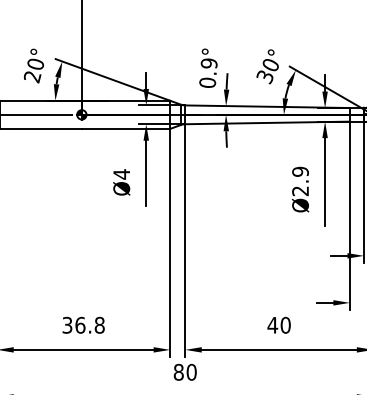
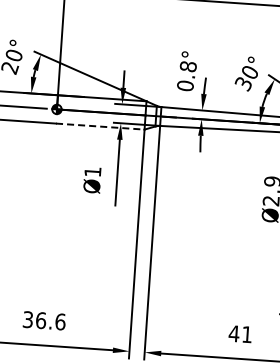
text: (209, 63) -> (188, 66), 0.9° -> 0.8°
line: (126, 128) -> (100, 126), solid -> dashed
text: (121, 174) -> (92, 172), Ø4 -> Ø1
text: (99, 324) -> (60, 321), 36.8 -> 36.6
text: (285, 324) -> (247, 333), 40 -> 41

